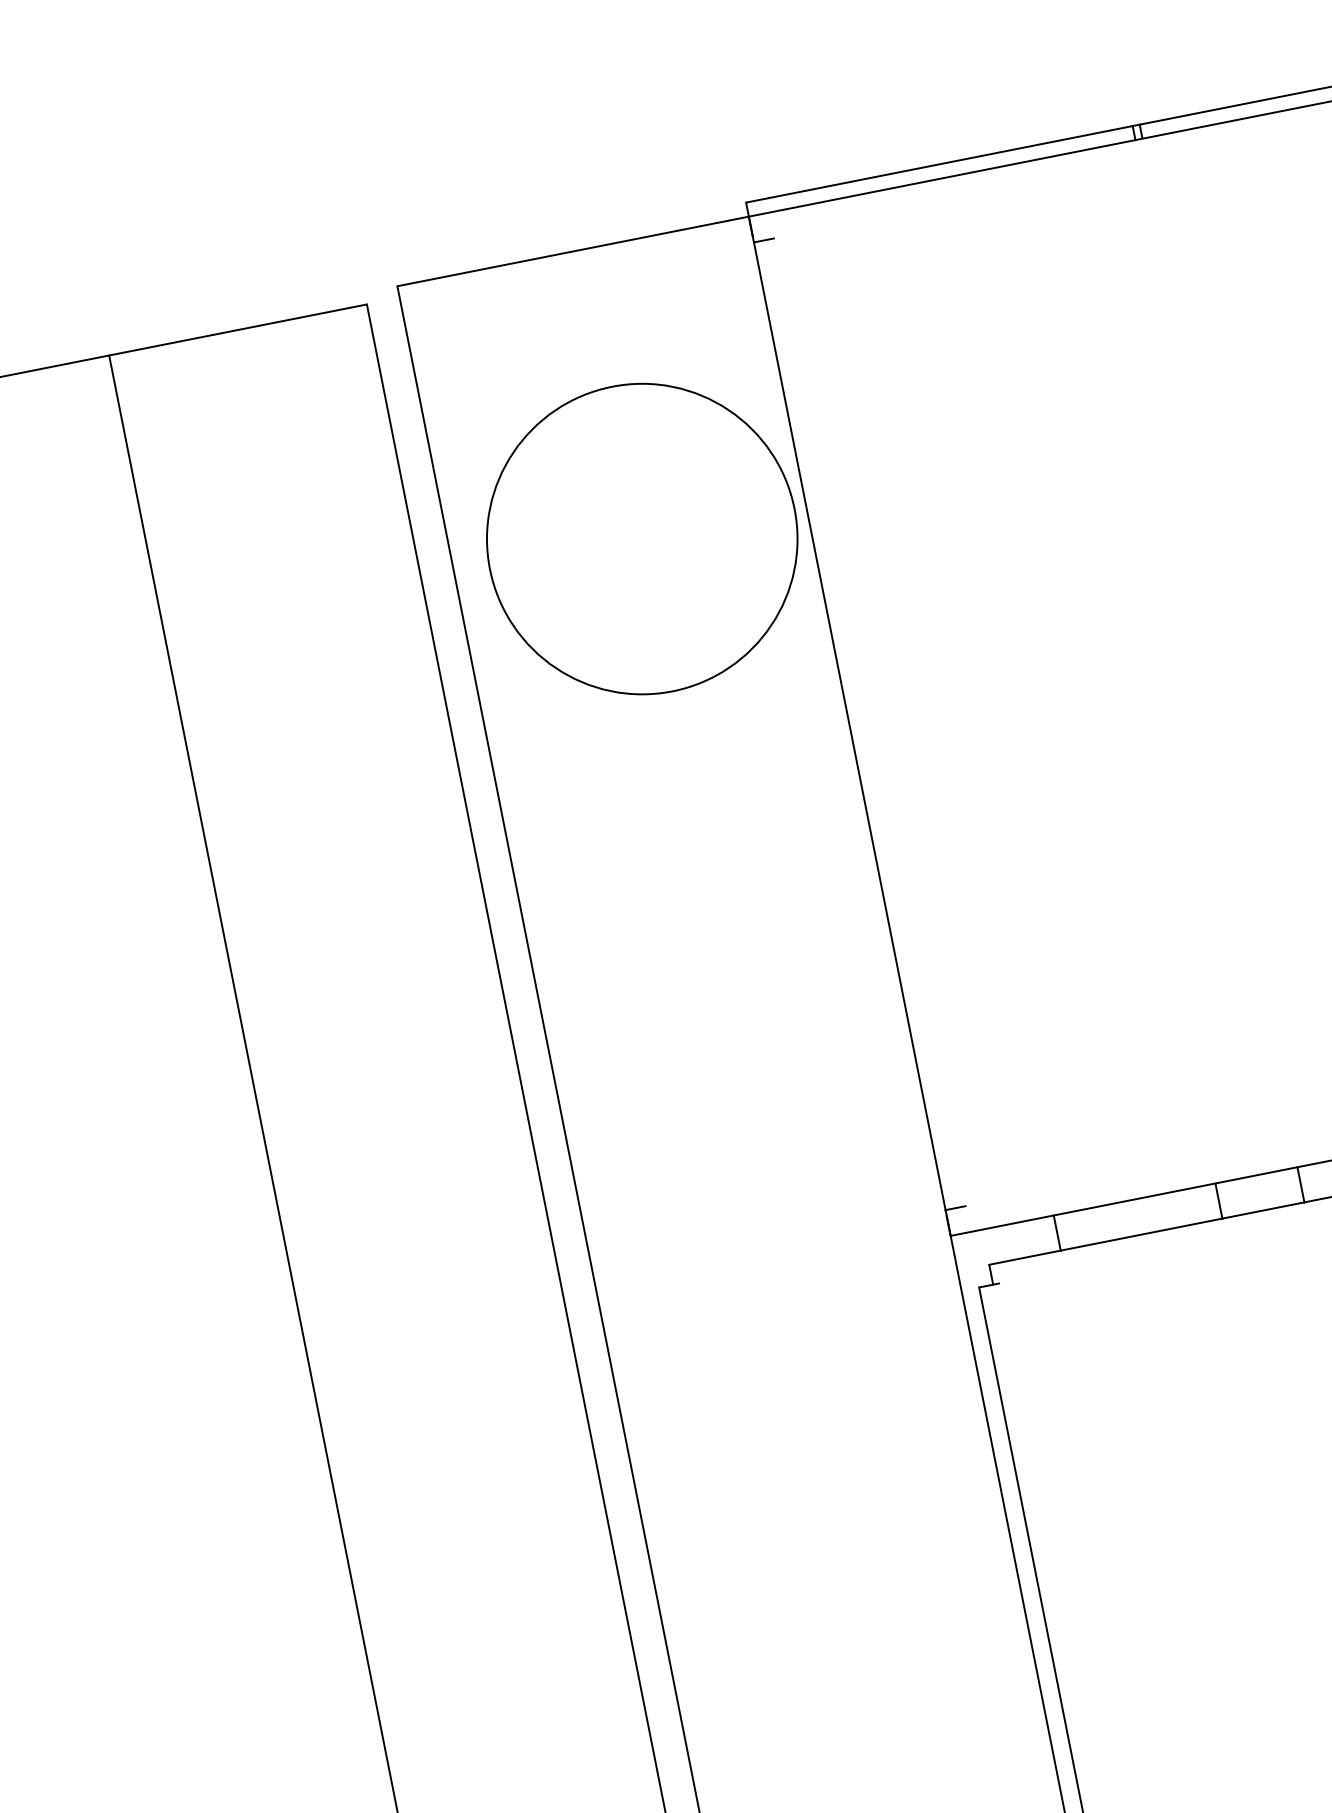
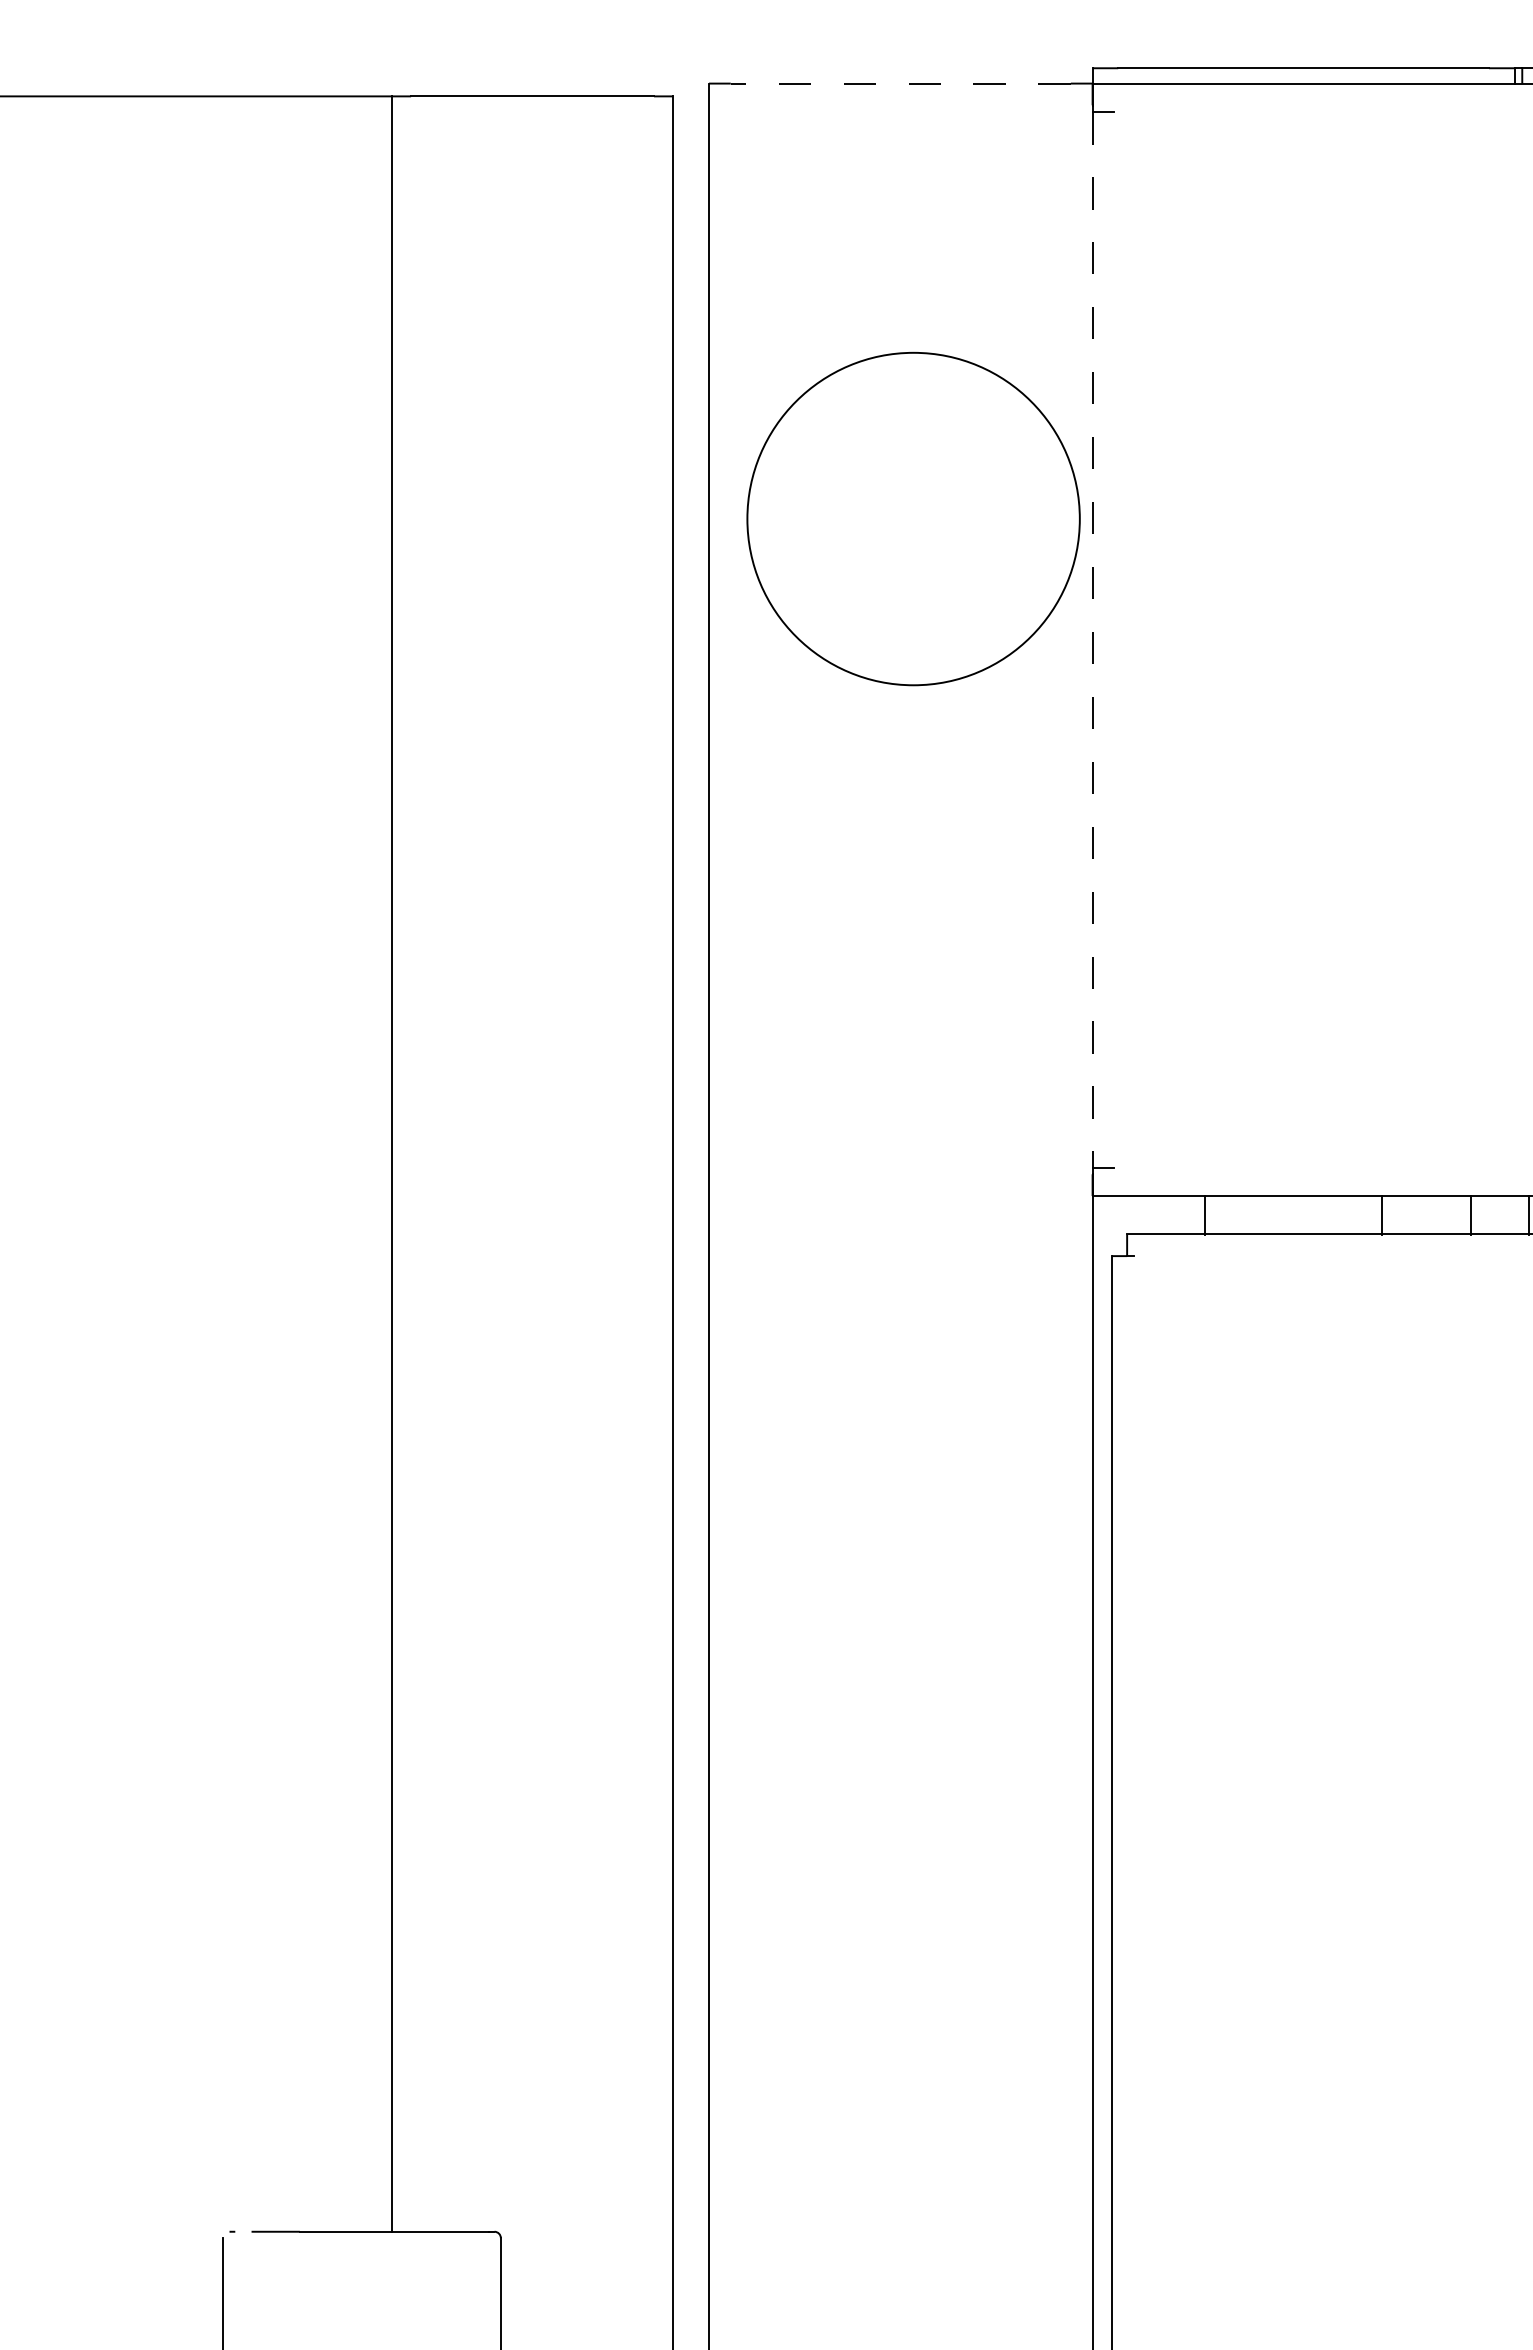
line: (572, 251) -> (900, 83), solid -> dashed
circle: (642, 538) -> (913, 518), moved
line: (849, 726) -> (1092, 640), solid -> dashed

